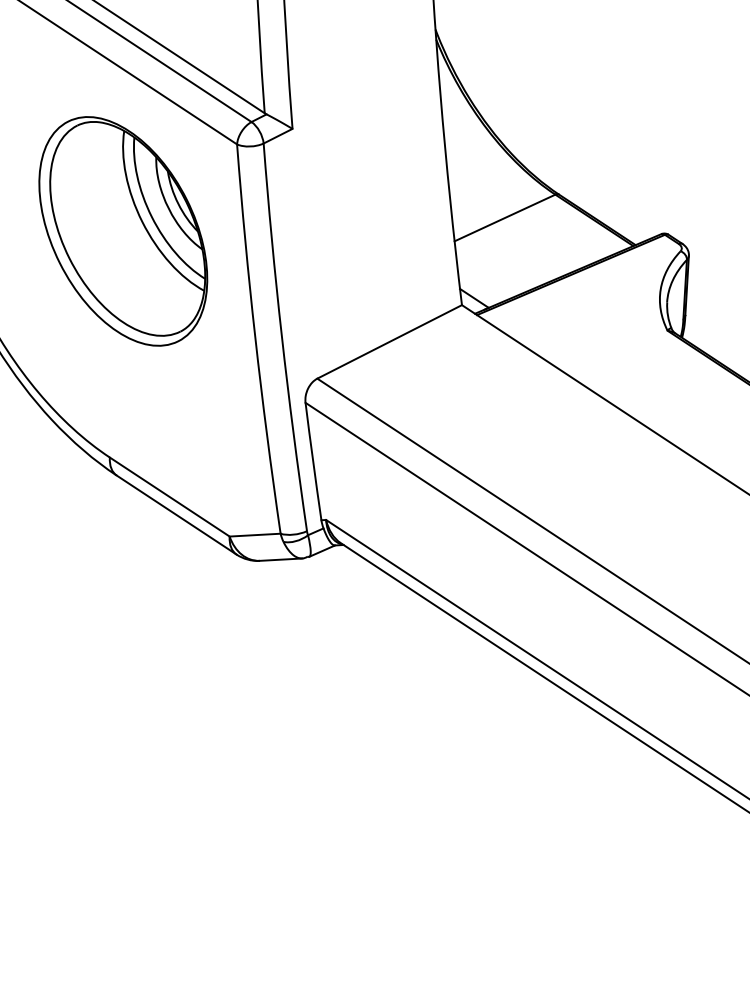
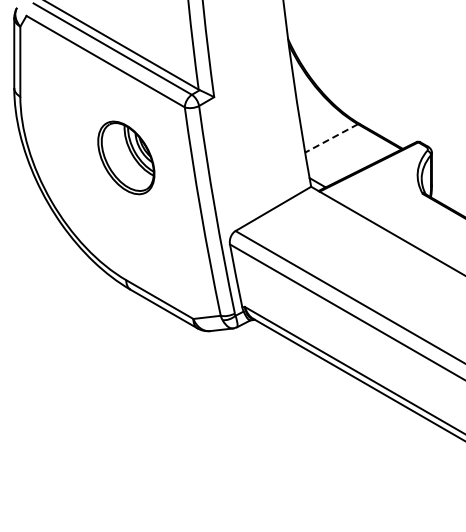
line: (504, 218) -> (331, 138), solid -> dashed
part: (123, 230) -> (126, 157), size x0.6

